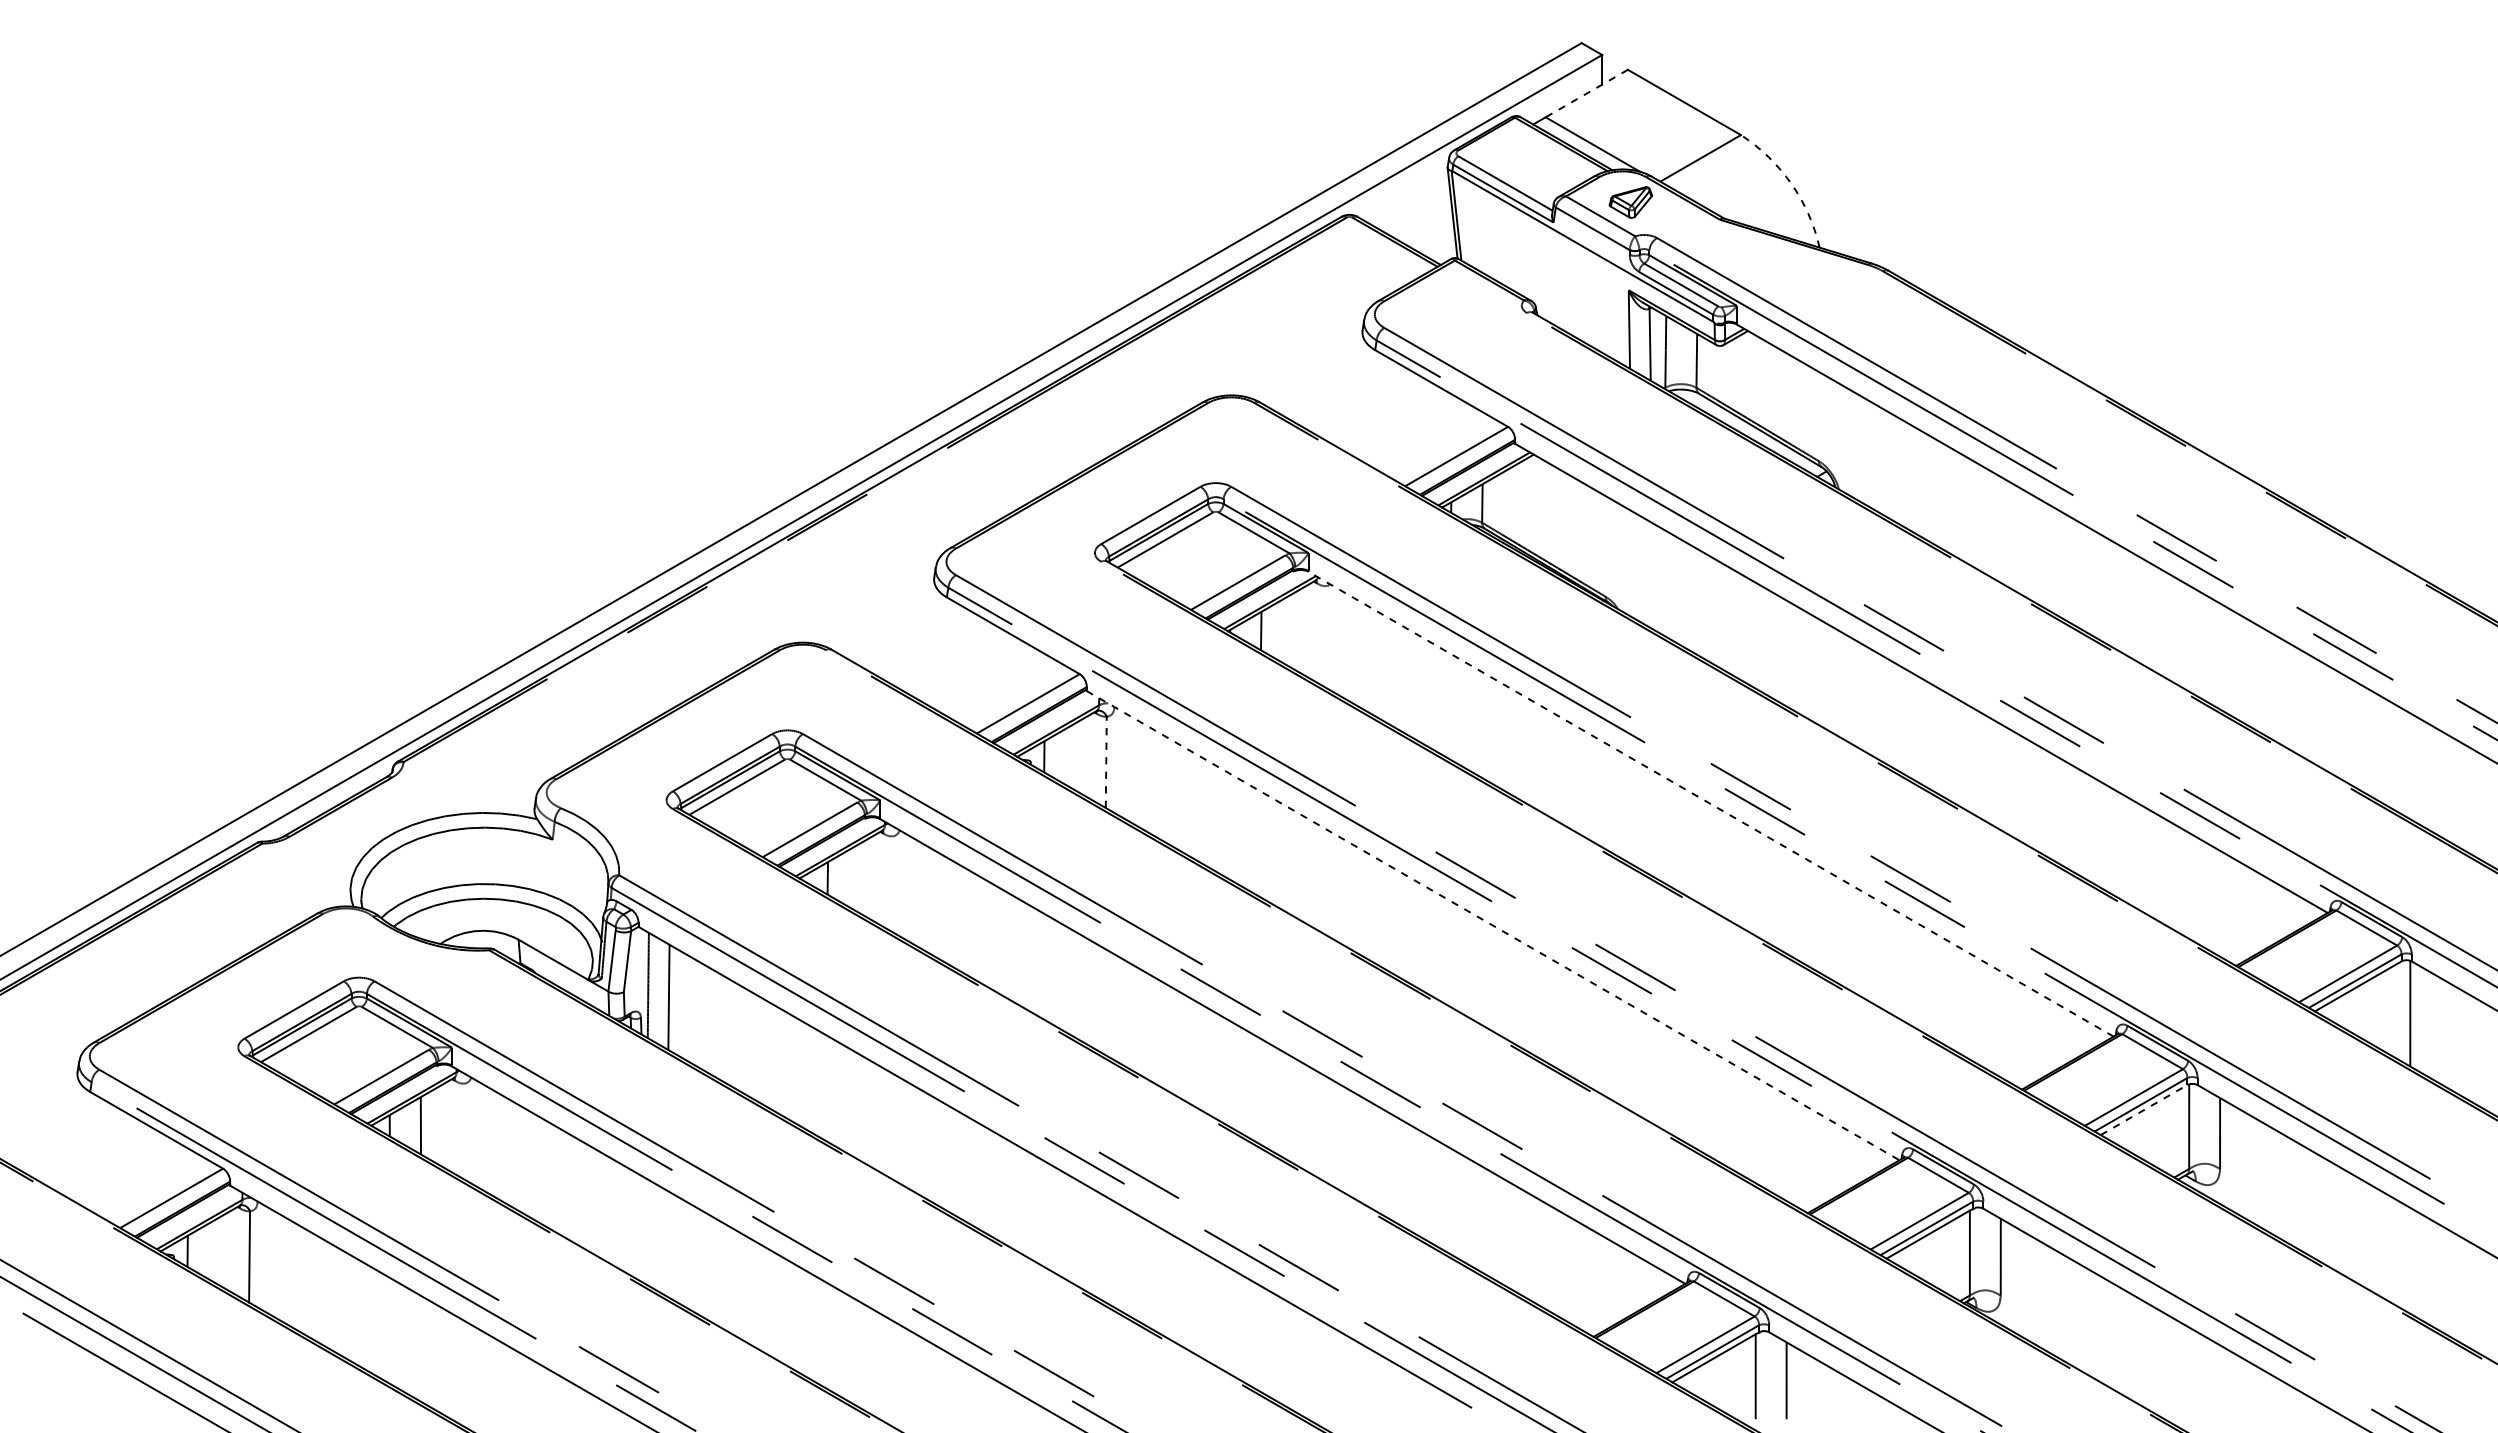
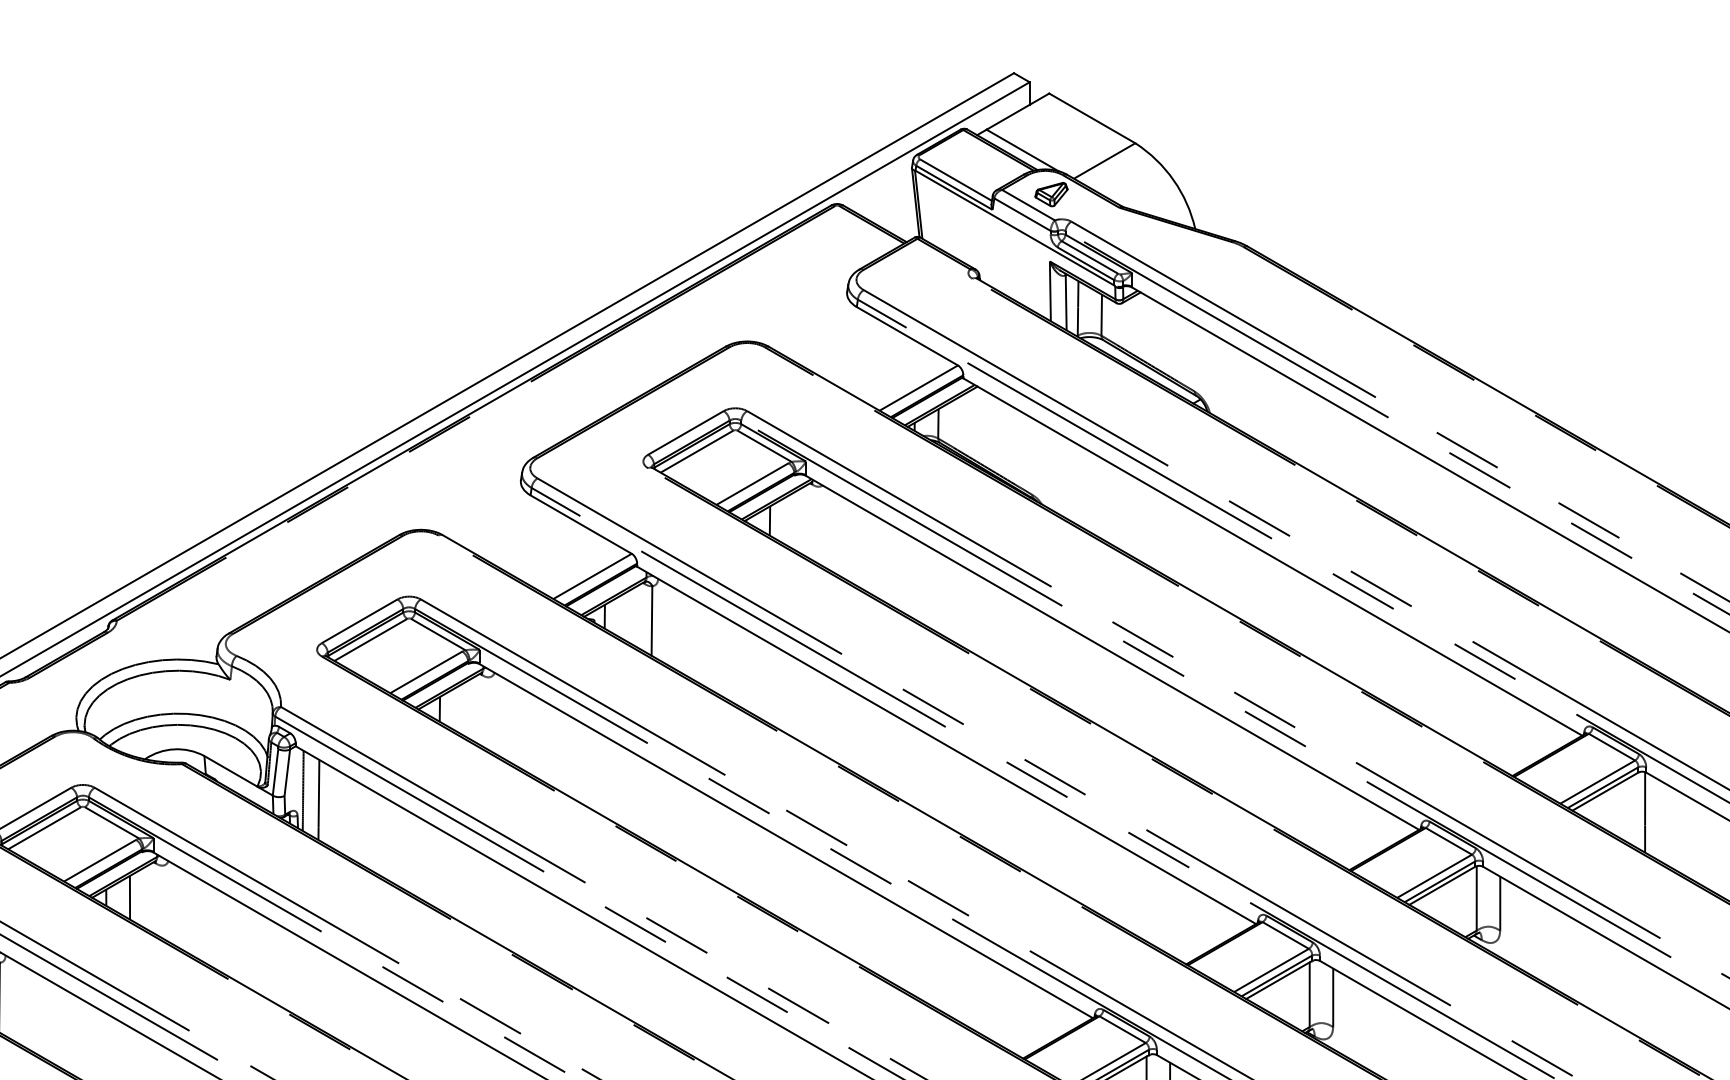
line: (1586, 93) -> (1017, 111), dashed -> solid
arc: (1791, 183) -> (1173, 180), dashed -> solid
line: (1106, 762) -> (652, 621), dashed -> solid
line: (1711, 804) -> (1112, 653), dashed -> solid
line: (1493, 925) -> (946, 745), dashed -> solid
line: (2144, 1109) -> (1442, 885), dashed -> solid

